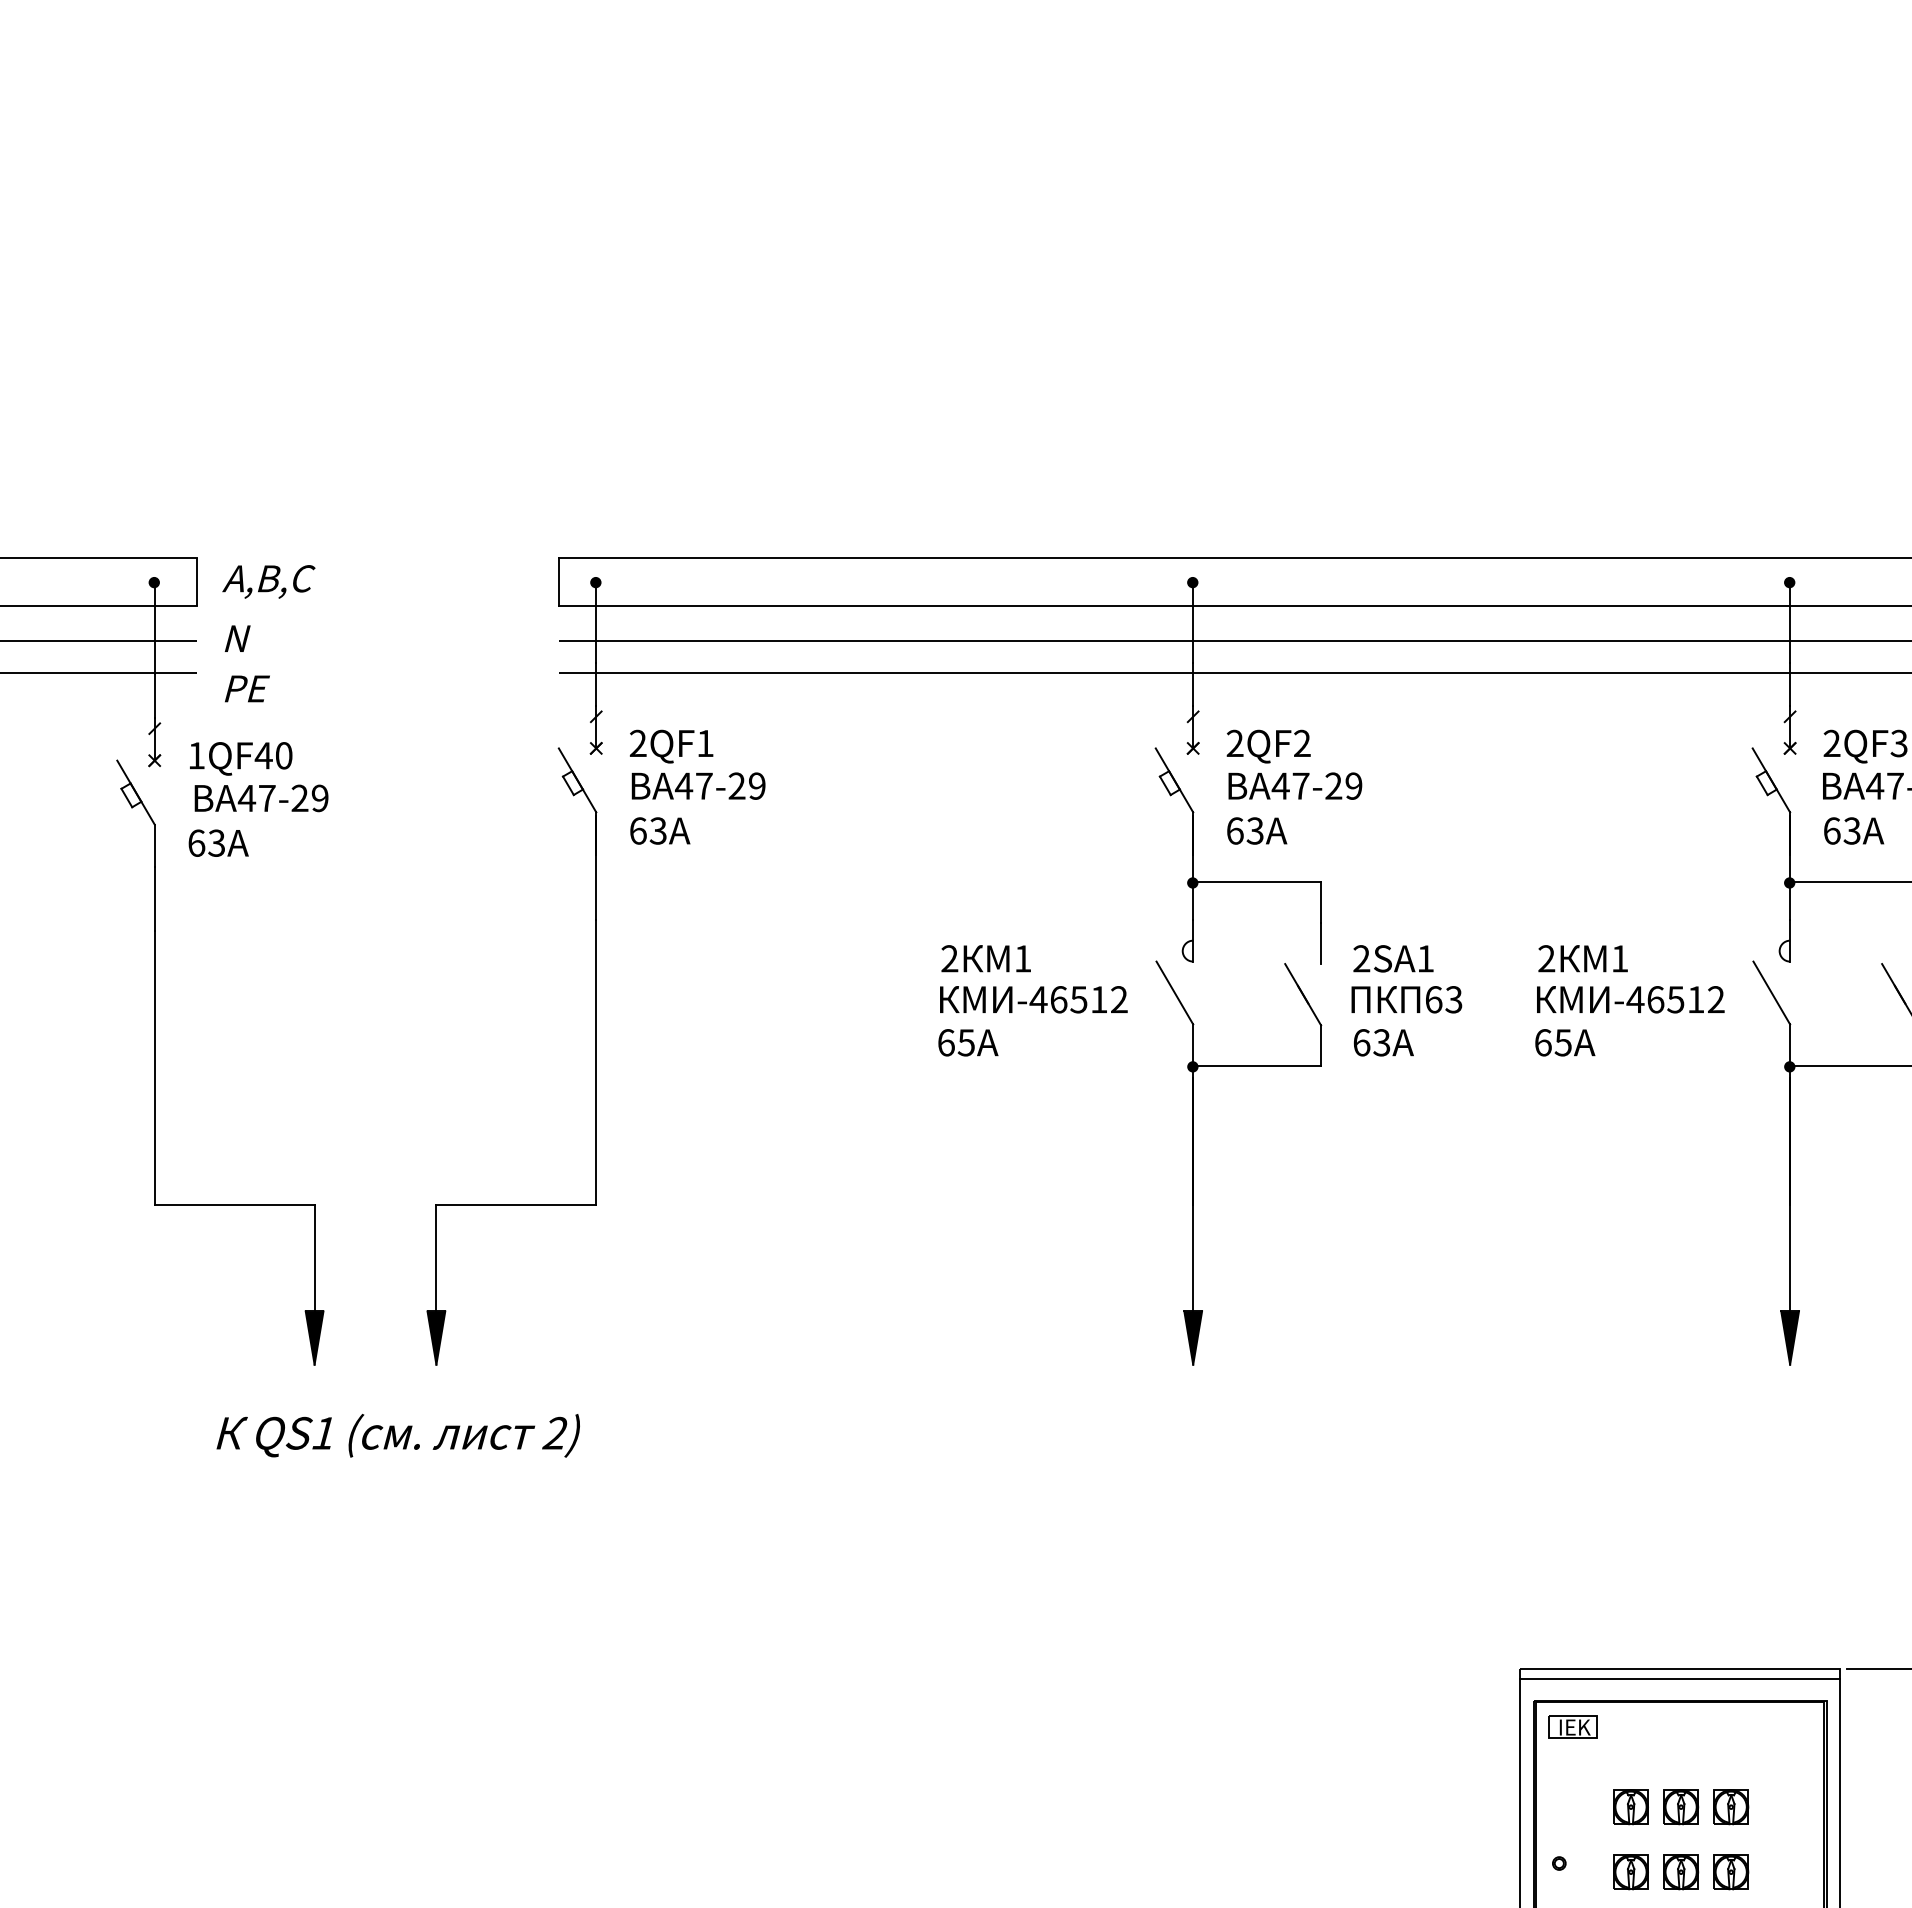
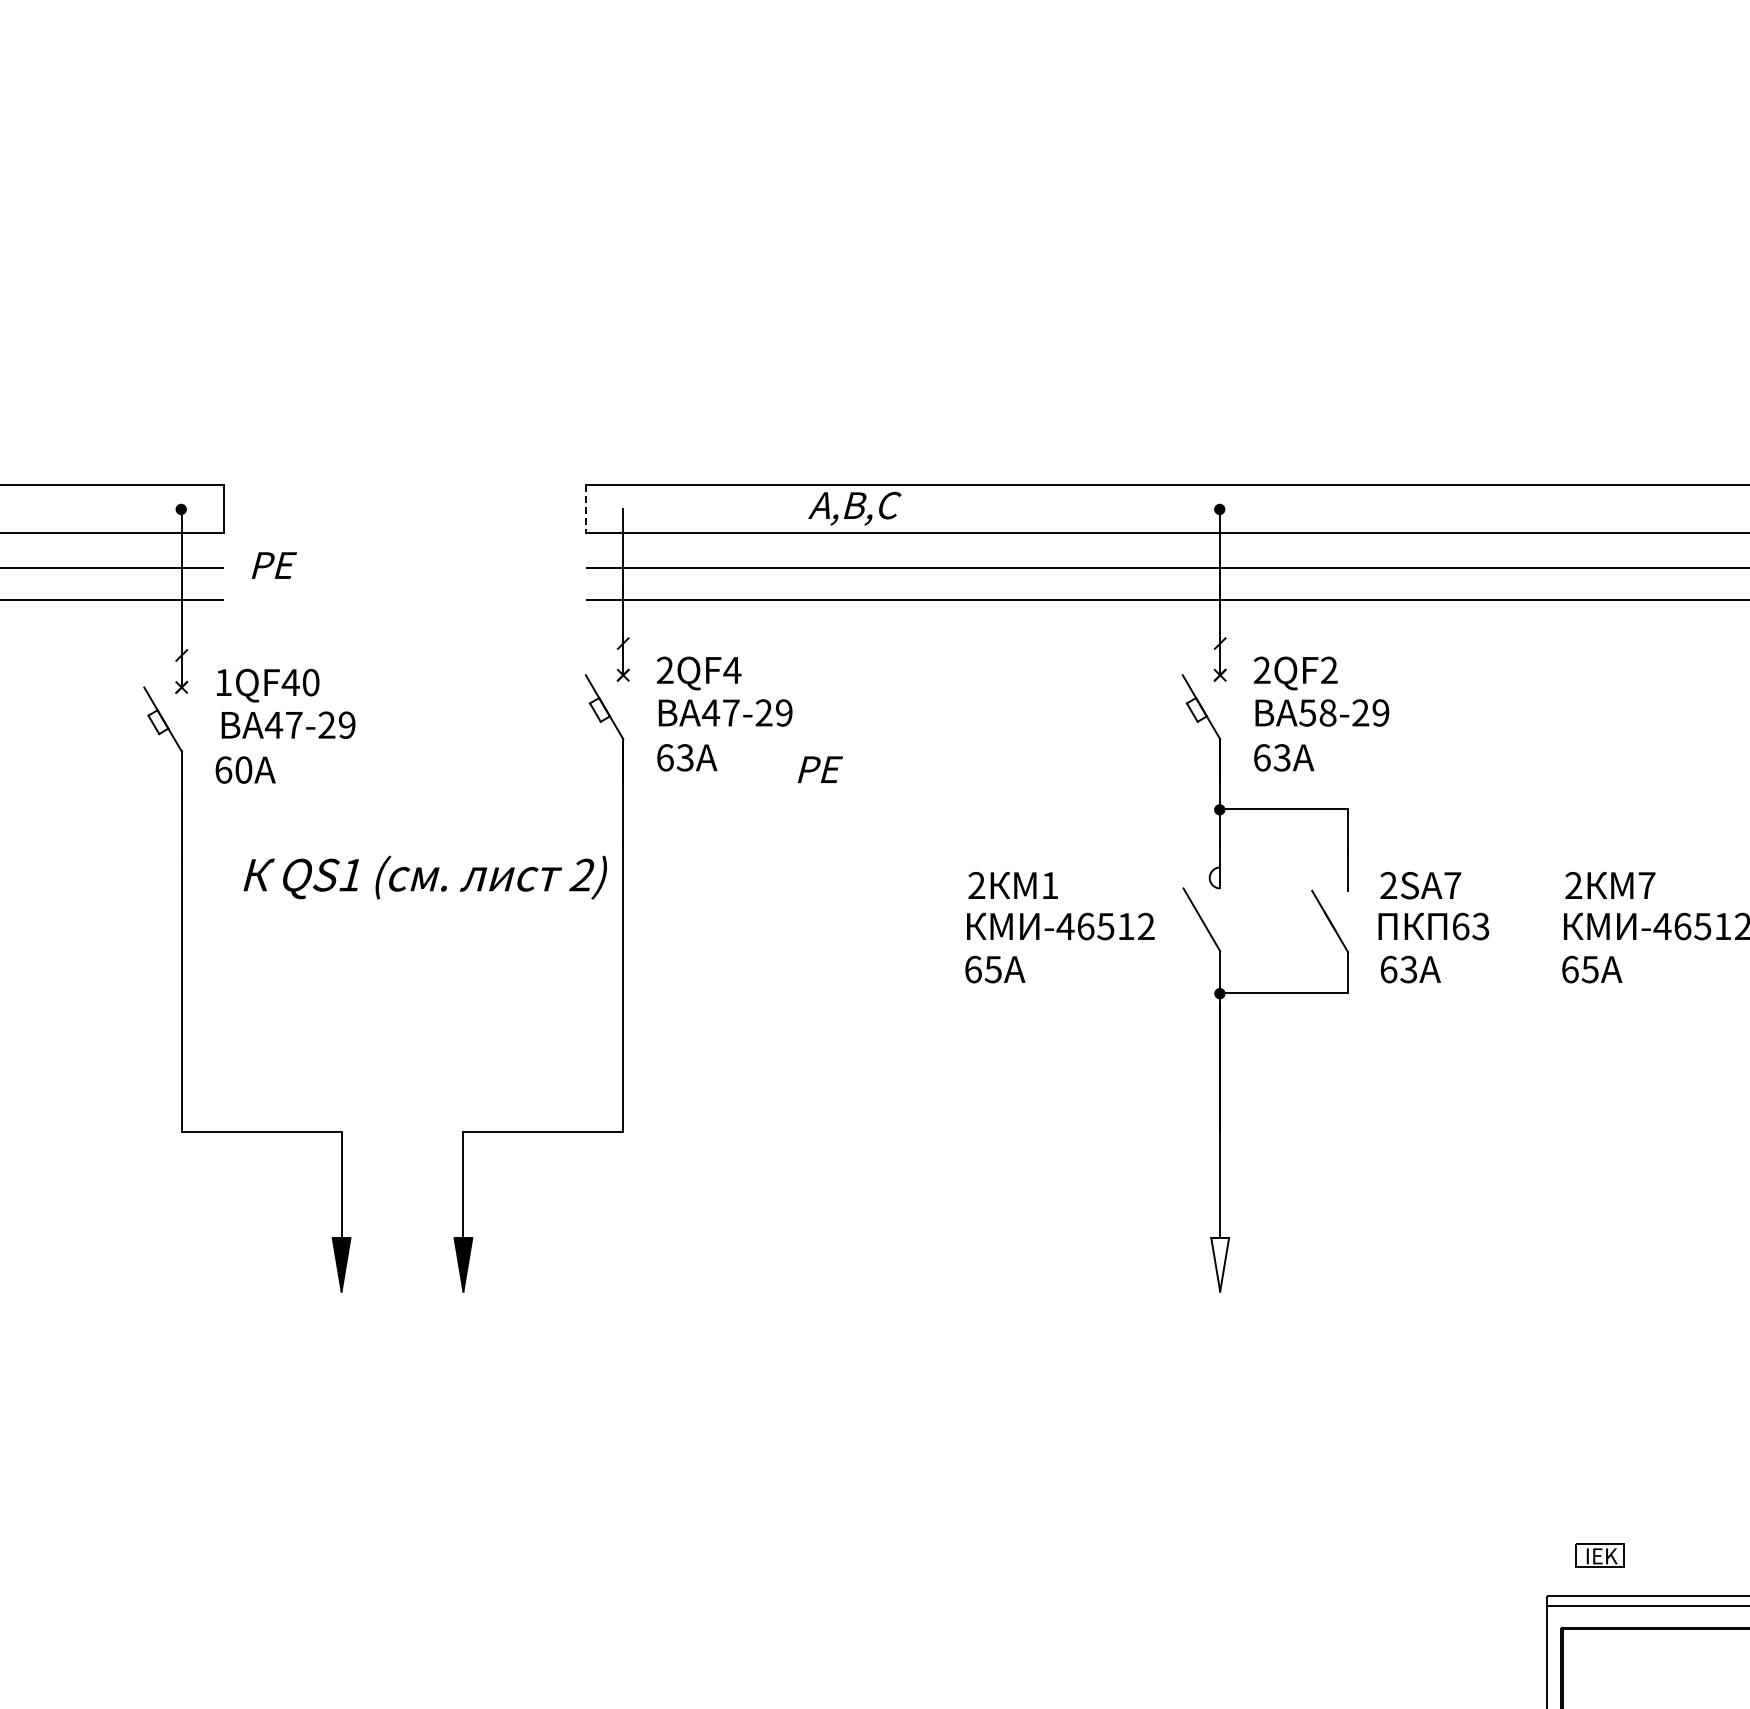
text: (268, 581) -> (854, 508), moved
line: (558, 581) -> (585, 508), solid -> dashed
fill: (595, 582) -> (622, 509), removed
text: (248, 638) -> (275, 565), N -> PE
text: (247, 688) -> (820, 769), moved
text: (705, 743) -> (732, 670), 2QF1 -> 2QF4
text: (1290, 785) -> (1317, 712), 47-29 -> 58-29
text: (216, 842) -> (243, 769), 63 -> 60
text: (1425, 958) -> (1452, 885), 2SA1 -> 2SA7
text: (1619, 958) -> (1646, 885), 1 -> 7
fill: (1193, 1337) -> (1220, 1264), removed
text: (397, 1435) -> (424, 877), moved
part: (1572, 1726) -> (1599, 1555), moved

